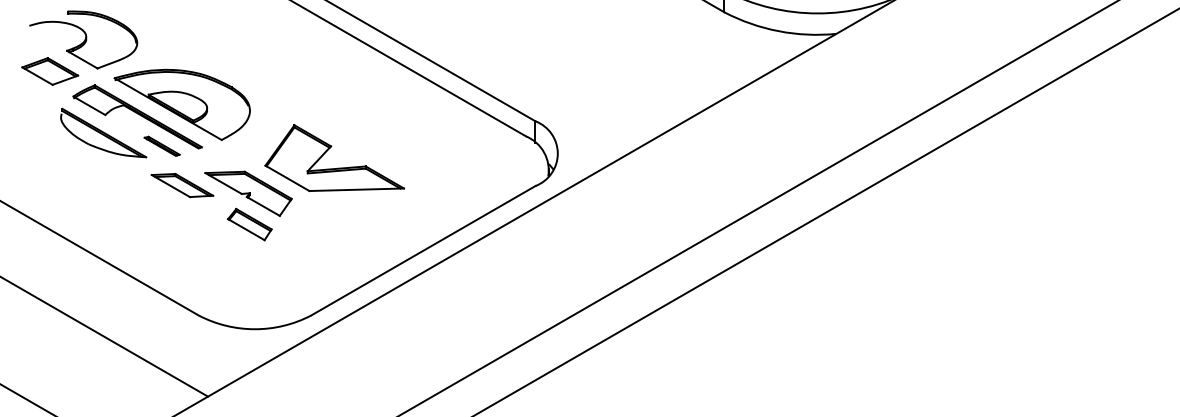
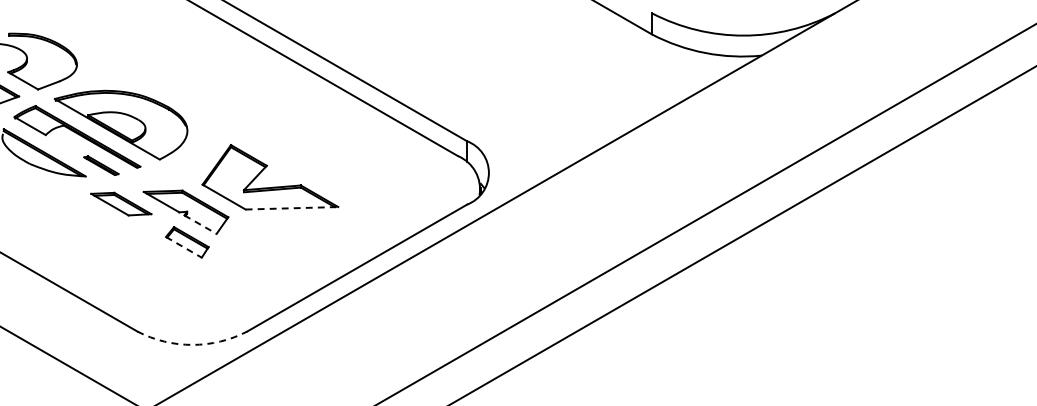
line: (357, 189) -> (292, 208), solid -> dashed
line: (263, 206) -> (200, 224), solid -> dashed
line: (246, 229) -> (184, 247), solid -> dashed
arc: (255, 329) -> (192, 345), solid -> dashed

